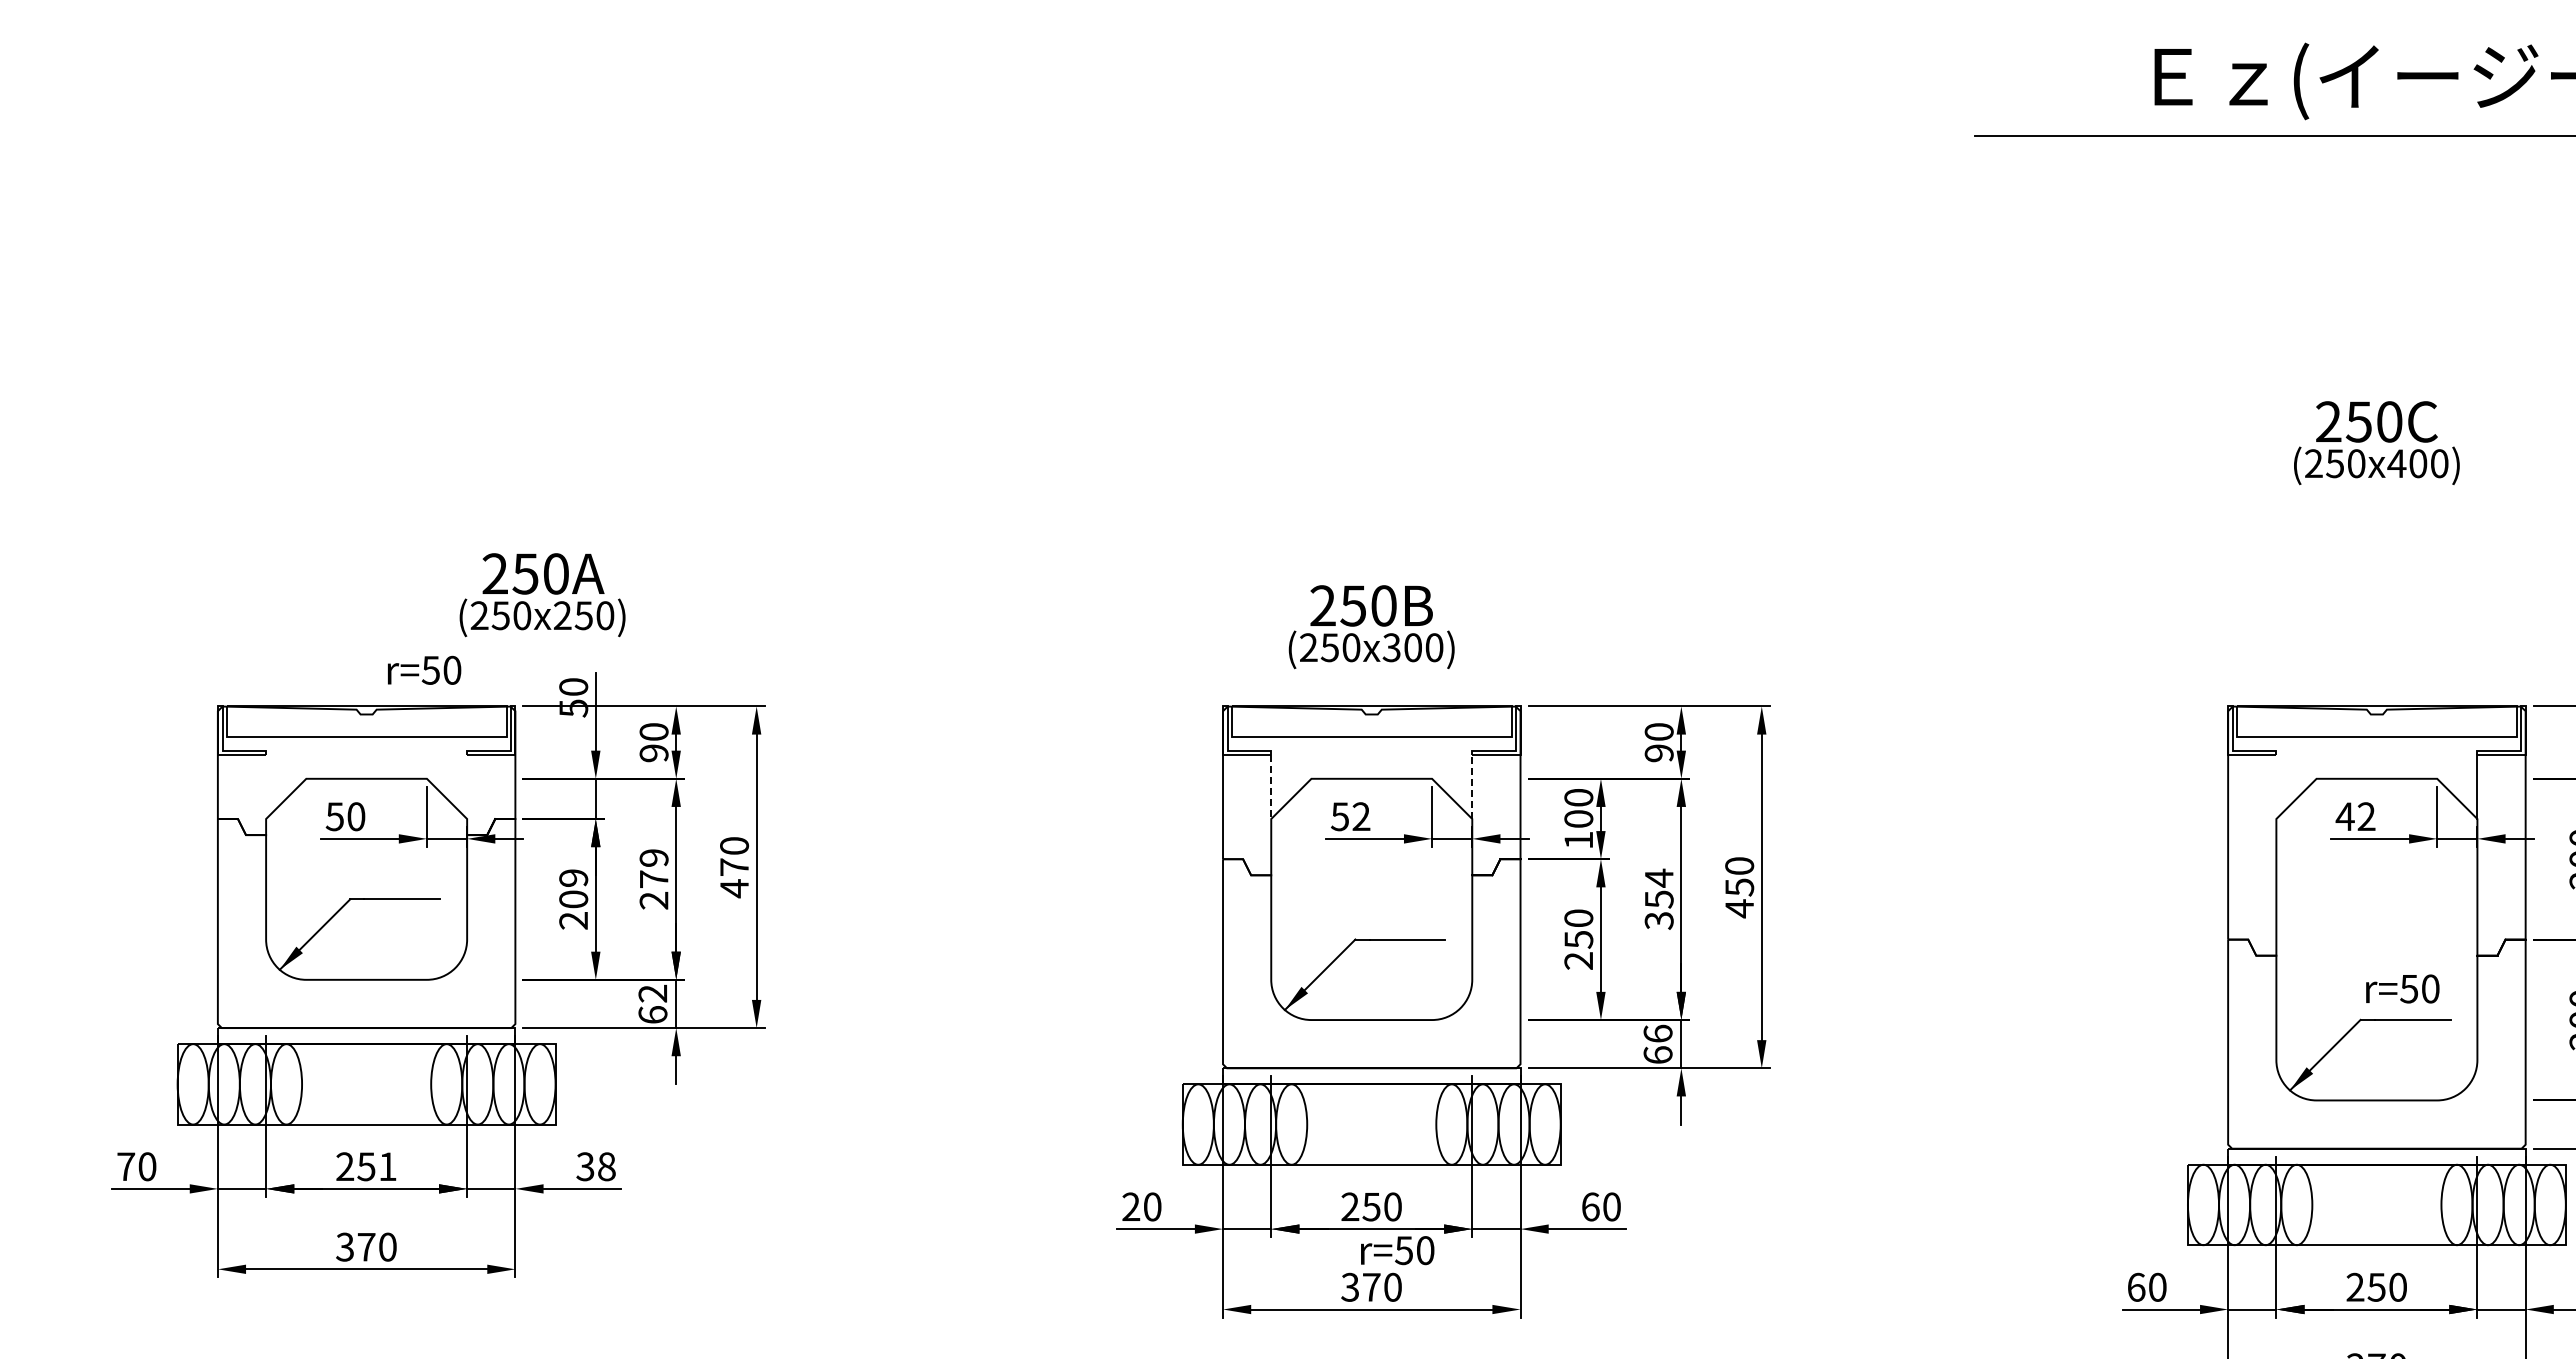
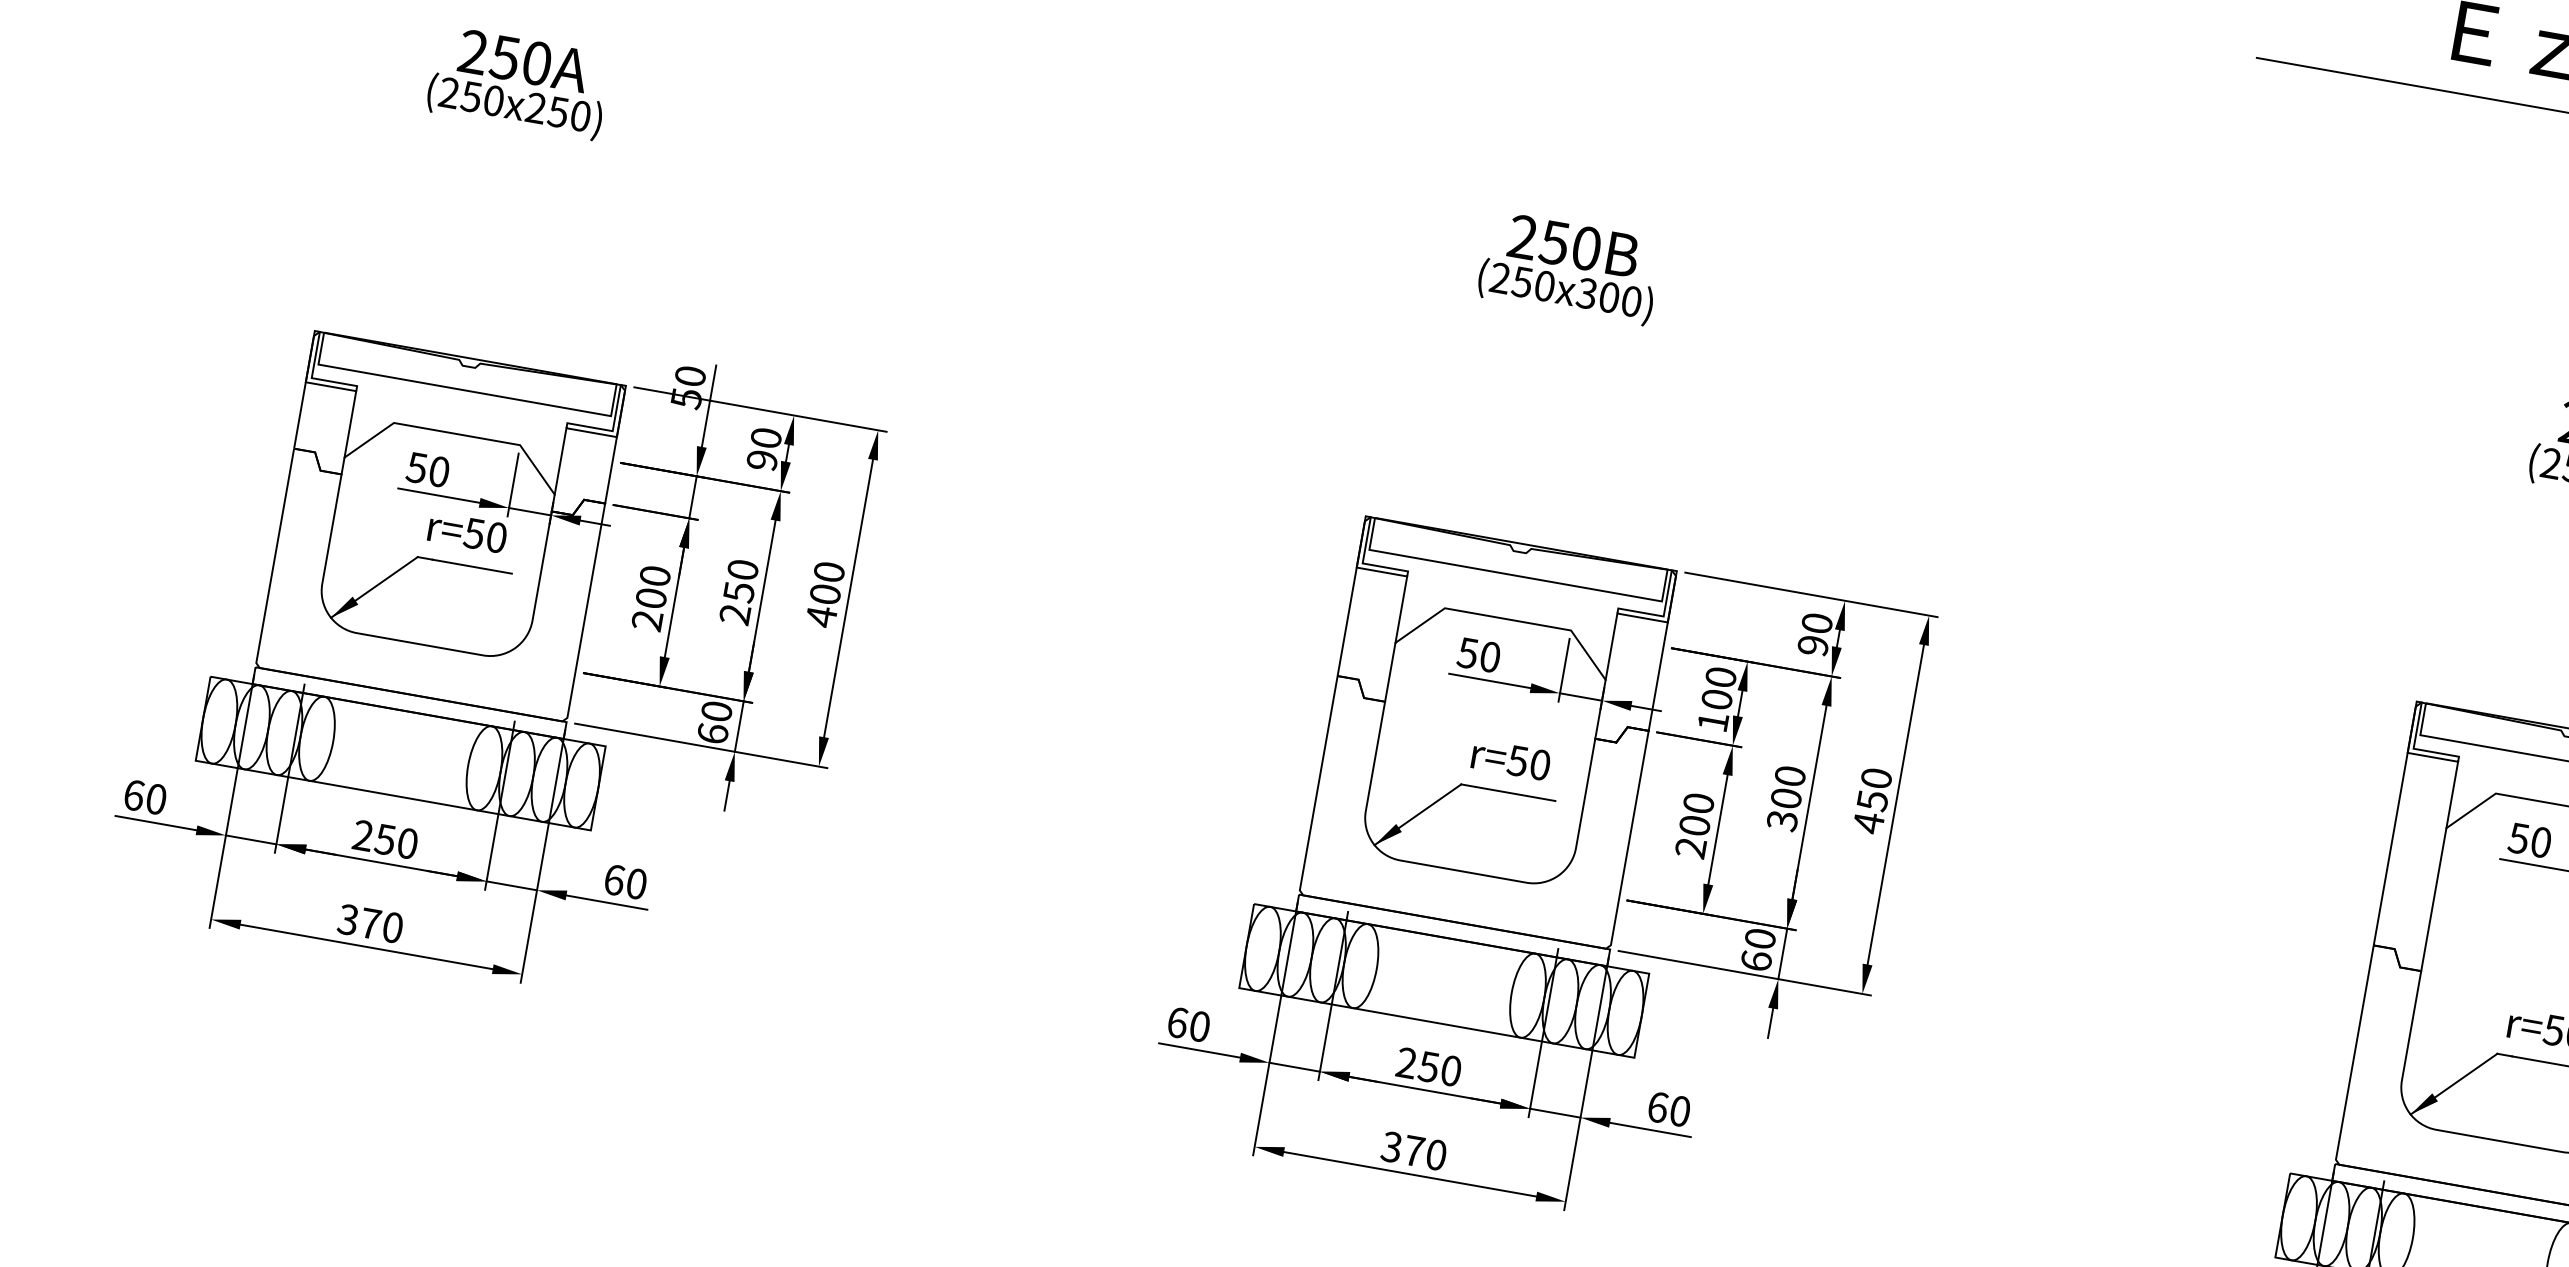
text: (542, 595) -> (518, 83), moved
text: (1371, 627) -> (1569, 268), moved
text: (424, 669) -> (467, 531), moved
line: (266, 787) -> (350, 424), added
line: (467, 787) -> (560, 461), added
line: (1271, 787) -> (1401, 609), dashed -> solid
line: (1472, 787) -> (1611, 647), dashed -> solid
line: (2276, 787) -> (2452, 795), added
text: (1361, 816) -> (1490, 656), 52 -> 50
text: (2355, 816) -> (2529, 840), 42 -> 50
text: (734, 866) -> (825, 593), 470 -> 400
text: (653, 868) -> (740, 580), 279 -> 250
text: (573, 877) -> (655, 575), 209 -> 200
text: (1658, 888) -> (1787, 786), 354 -> 300
text: (1578, 939) -> (1694, 825), 250 -> 200
text: (652, 993) -> (716, 711), 62 -> 60
text: (1657, 1033) -> (1759, 938), 66 -> 60
text: (126, 1166) -> (134, 795), 70 -> 60
text: (387, 1166) -> (407, 843), 251 -> 250
text: (595, 1166) -> (624, 881), 38 -> 60
text: (1131, 1206) -> (1177, 1022), 20 -> 60
text: (1397, 1250) -> (1510, 759), moved

